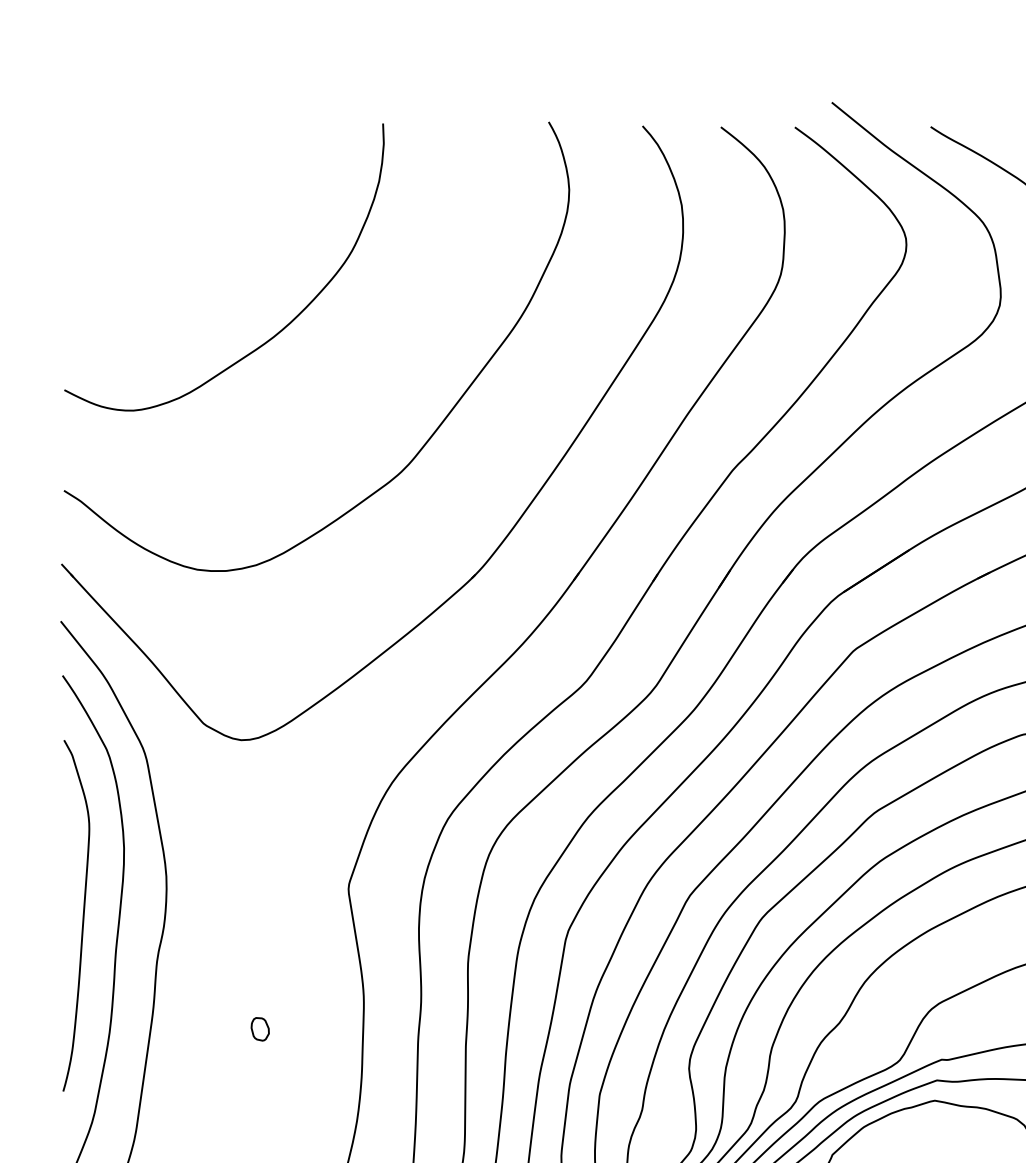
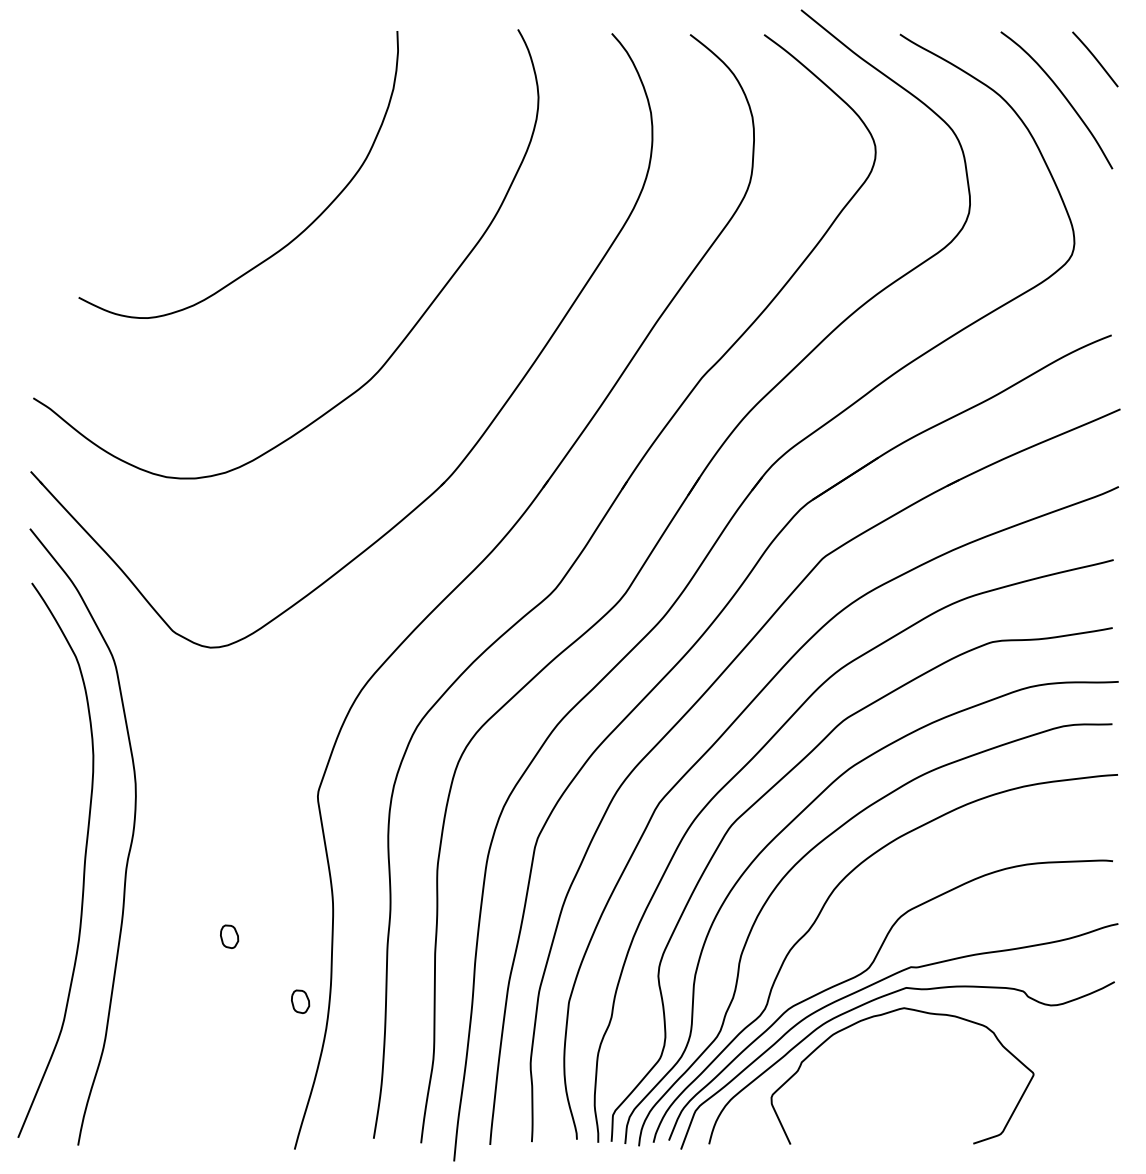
curve: (280, 330) -> (294, 237), moved
curve: (82, 918) -> (51, 825), removed
part: (331, 1094) -> (300, 1001), added

